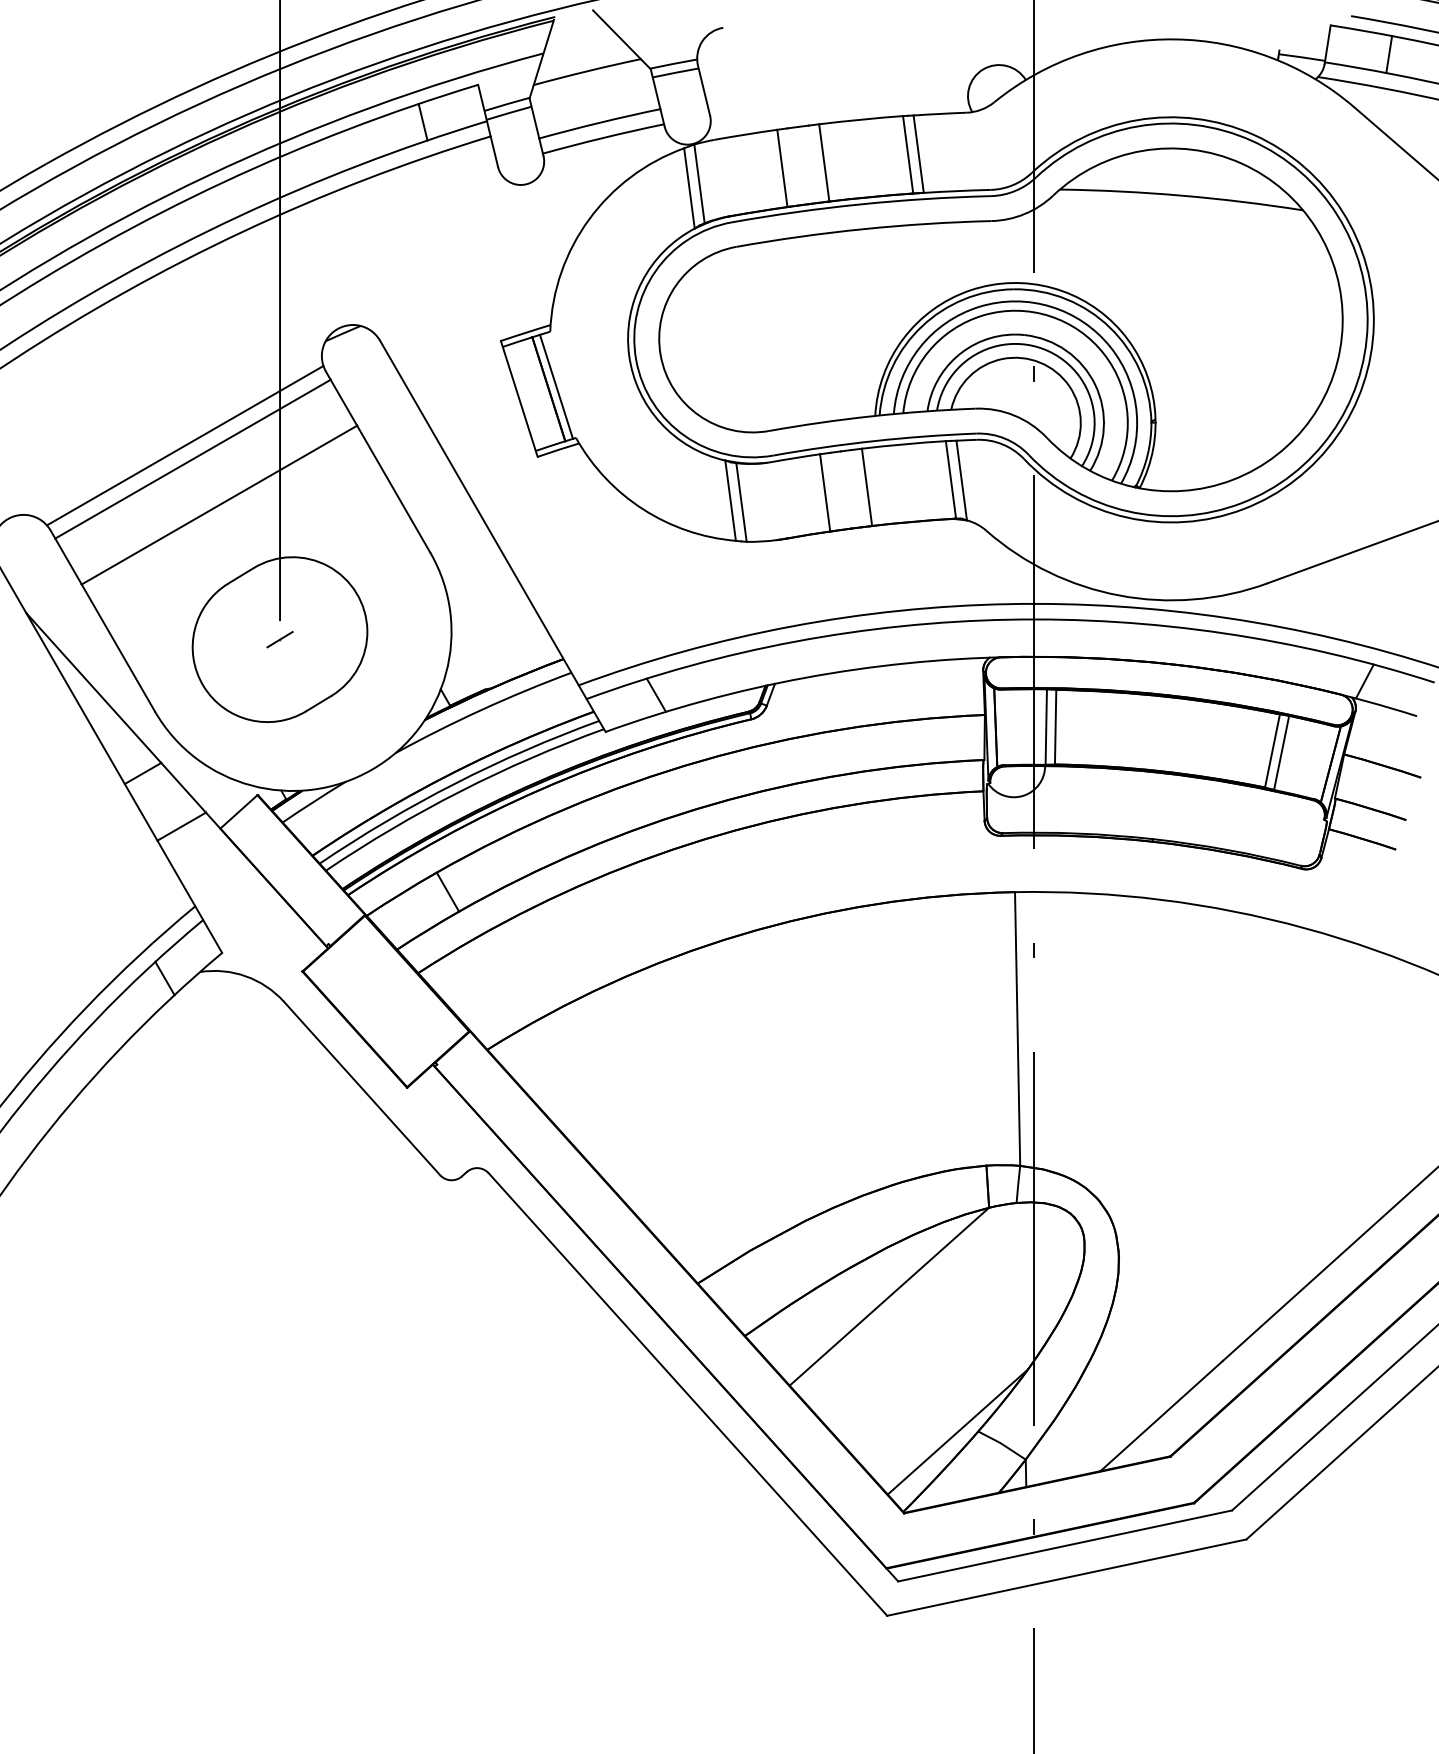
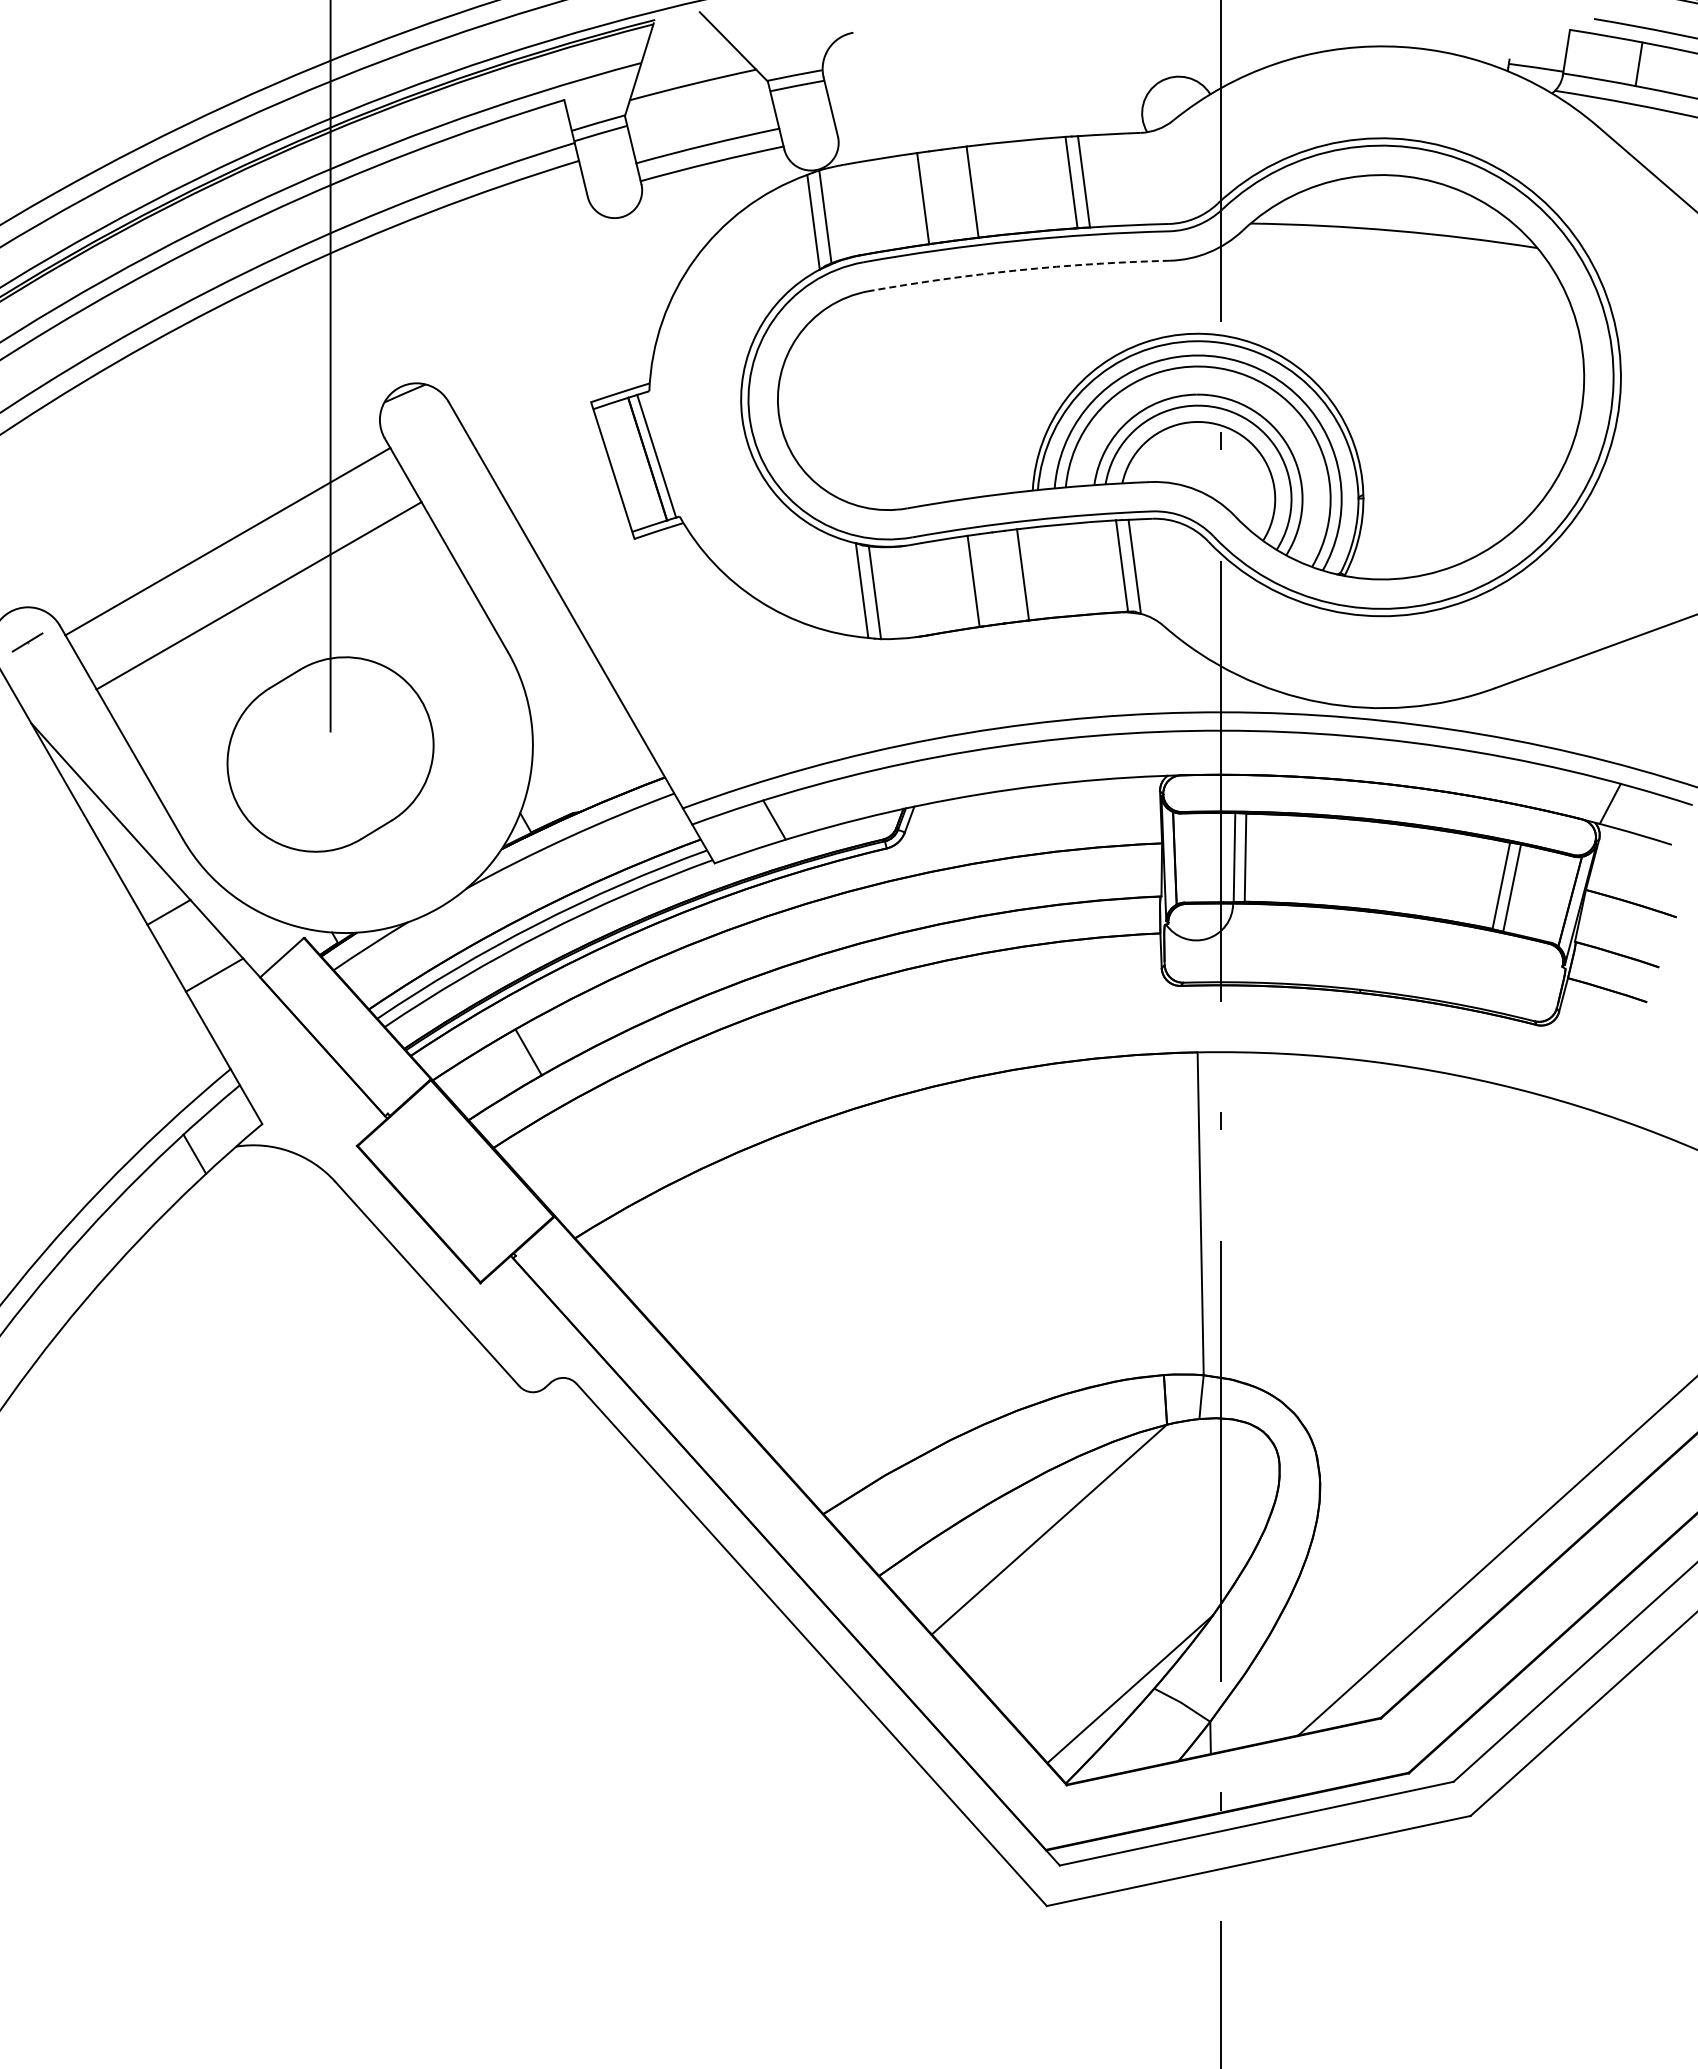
line: (423, 121) -> (499, 143), removed
arc: (863, 229) -> (1018, 270), solid -> dashed
line: (185, 445) -> (218, 525), removed
part: (279, 639) -> (27, 642), moved

